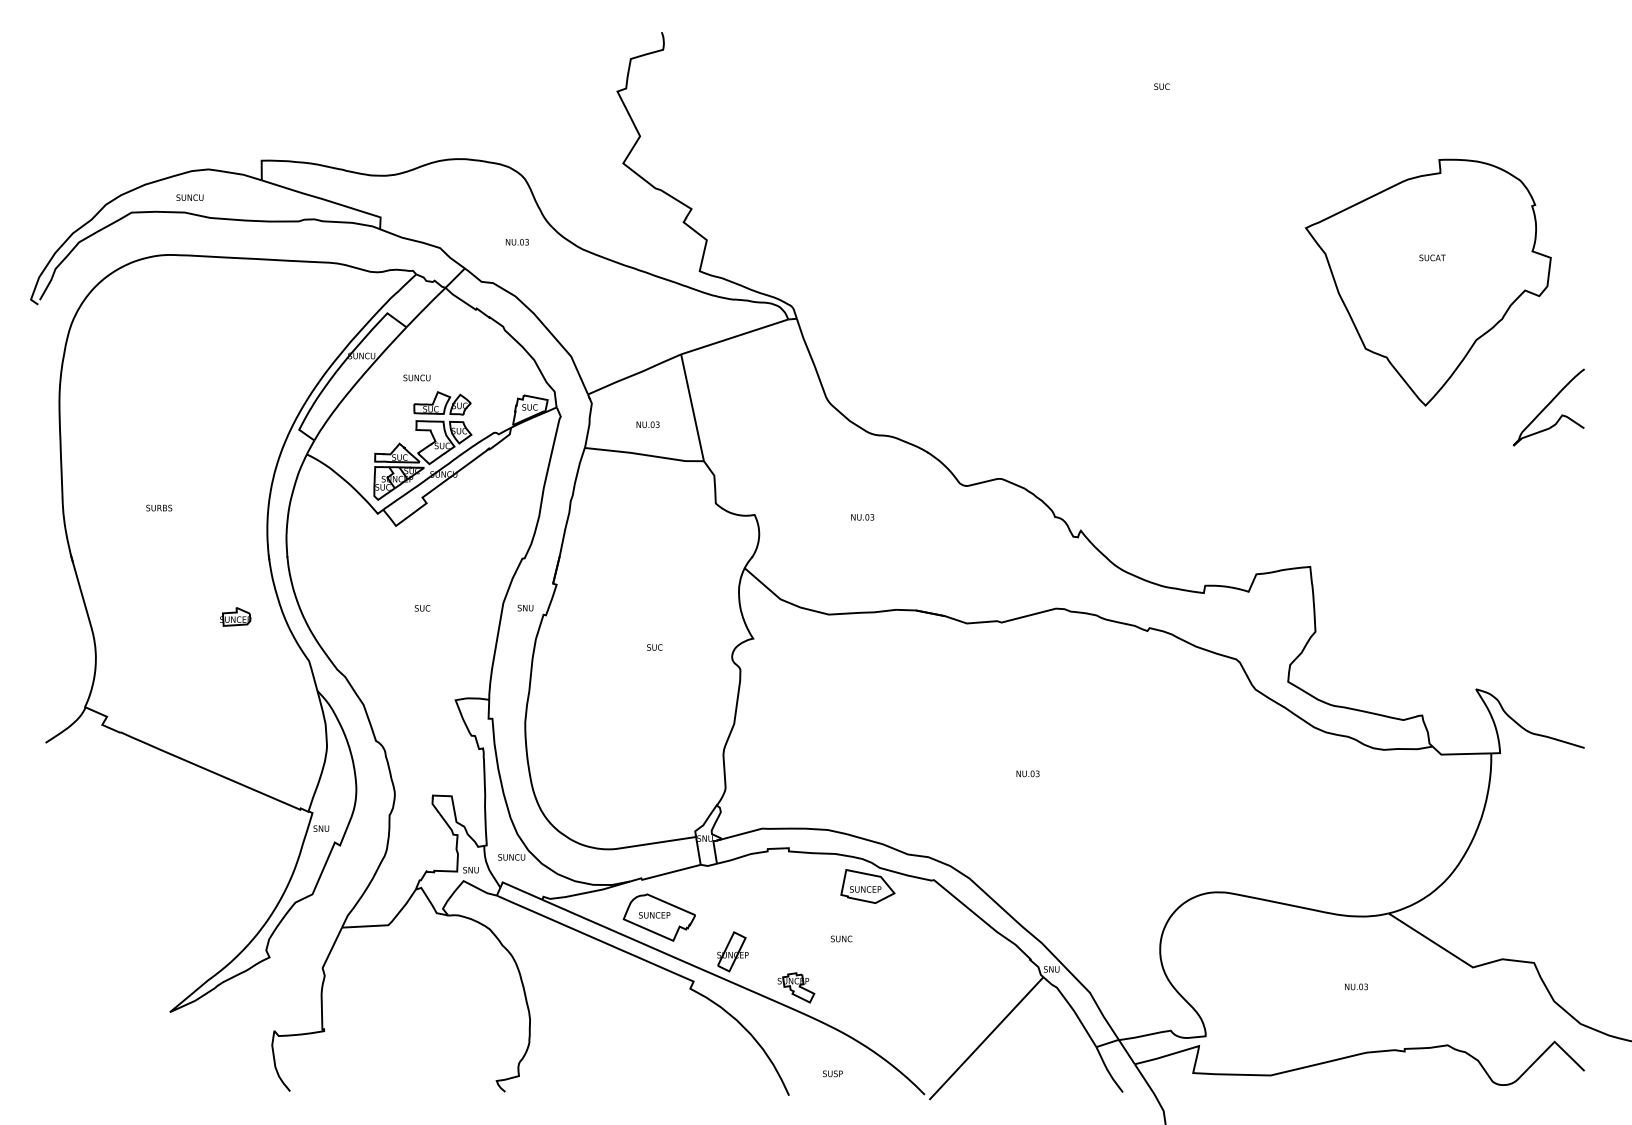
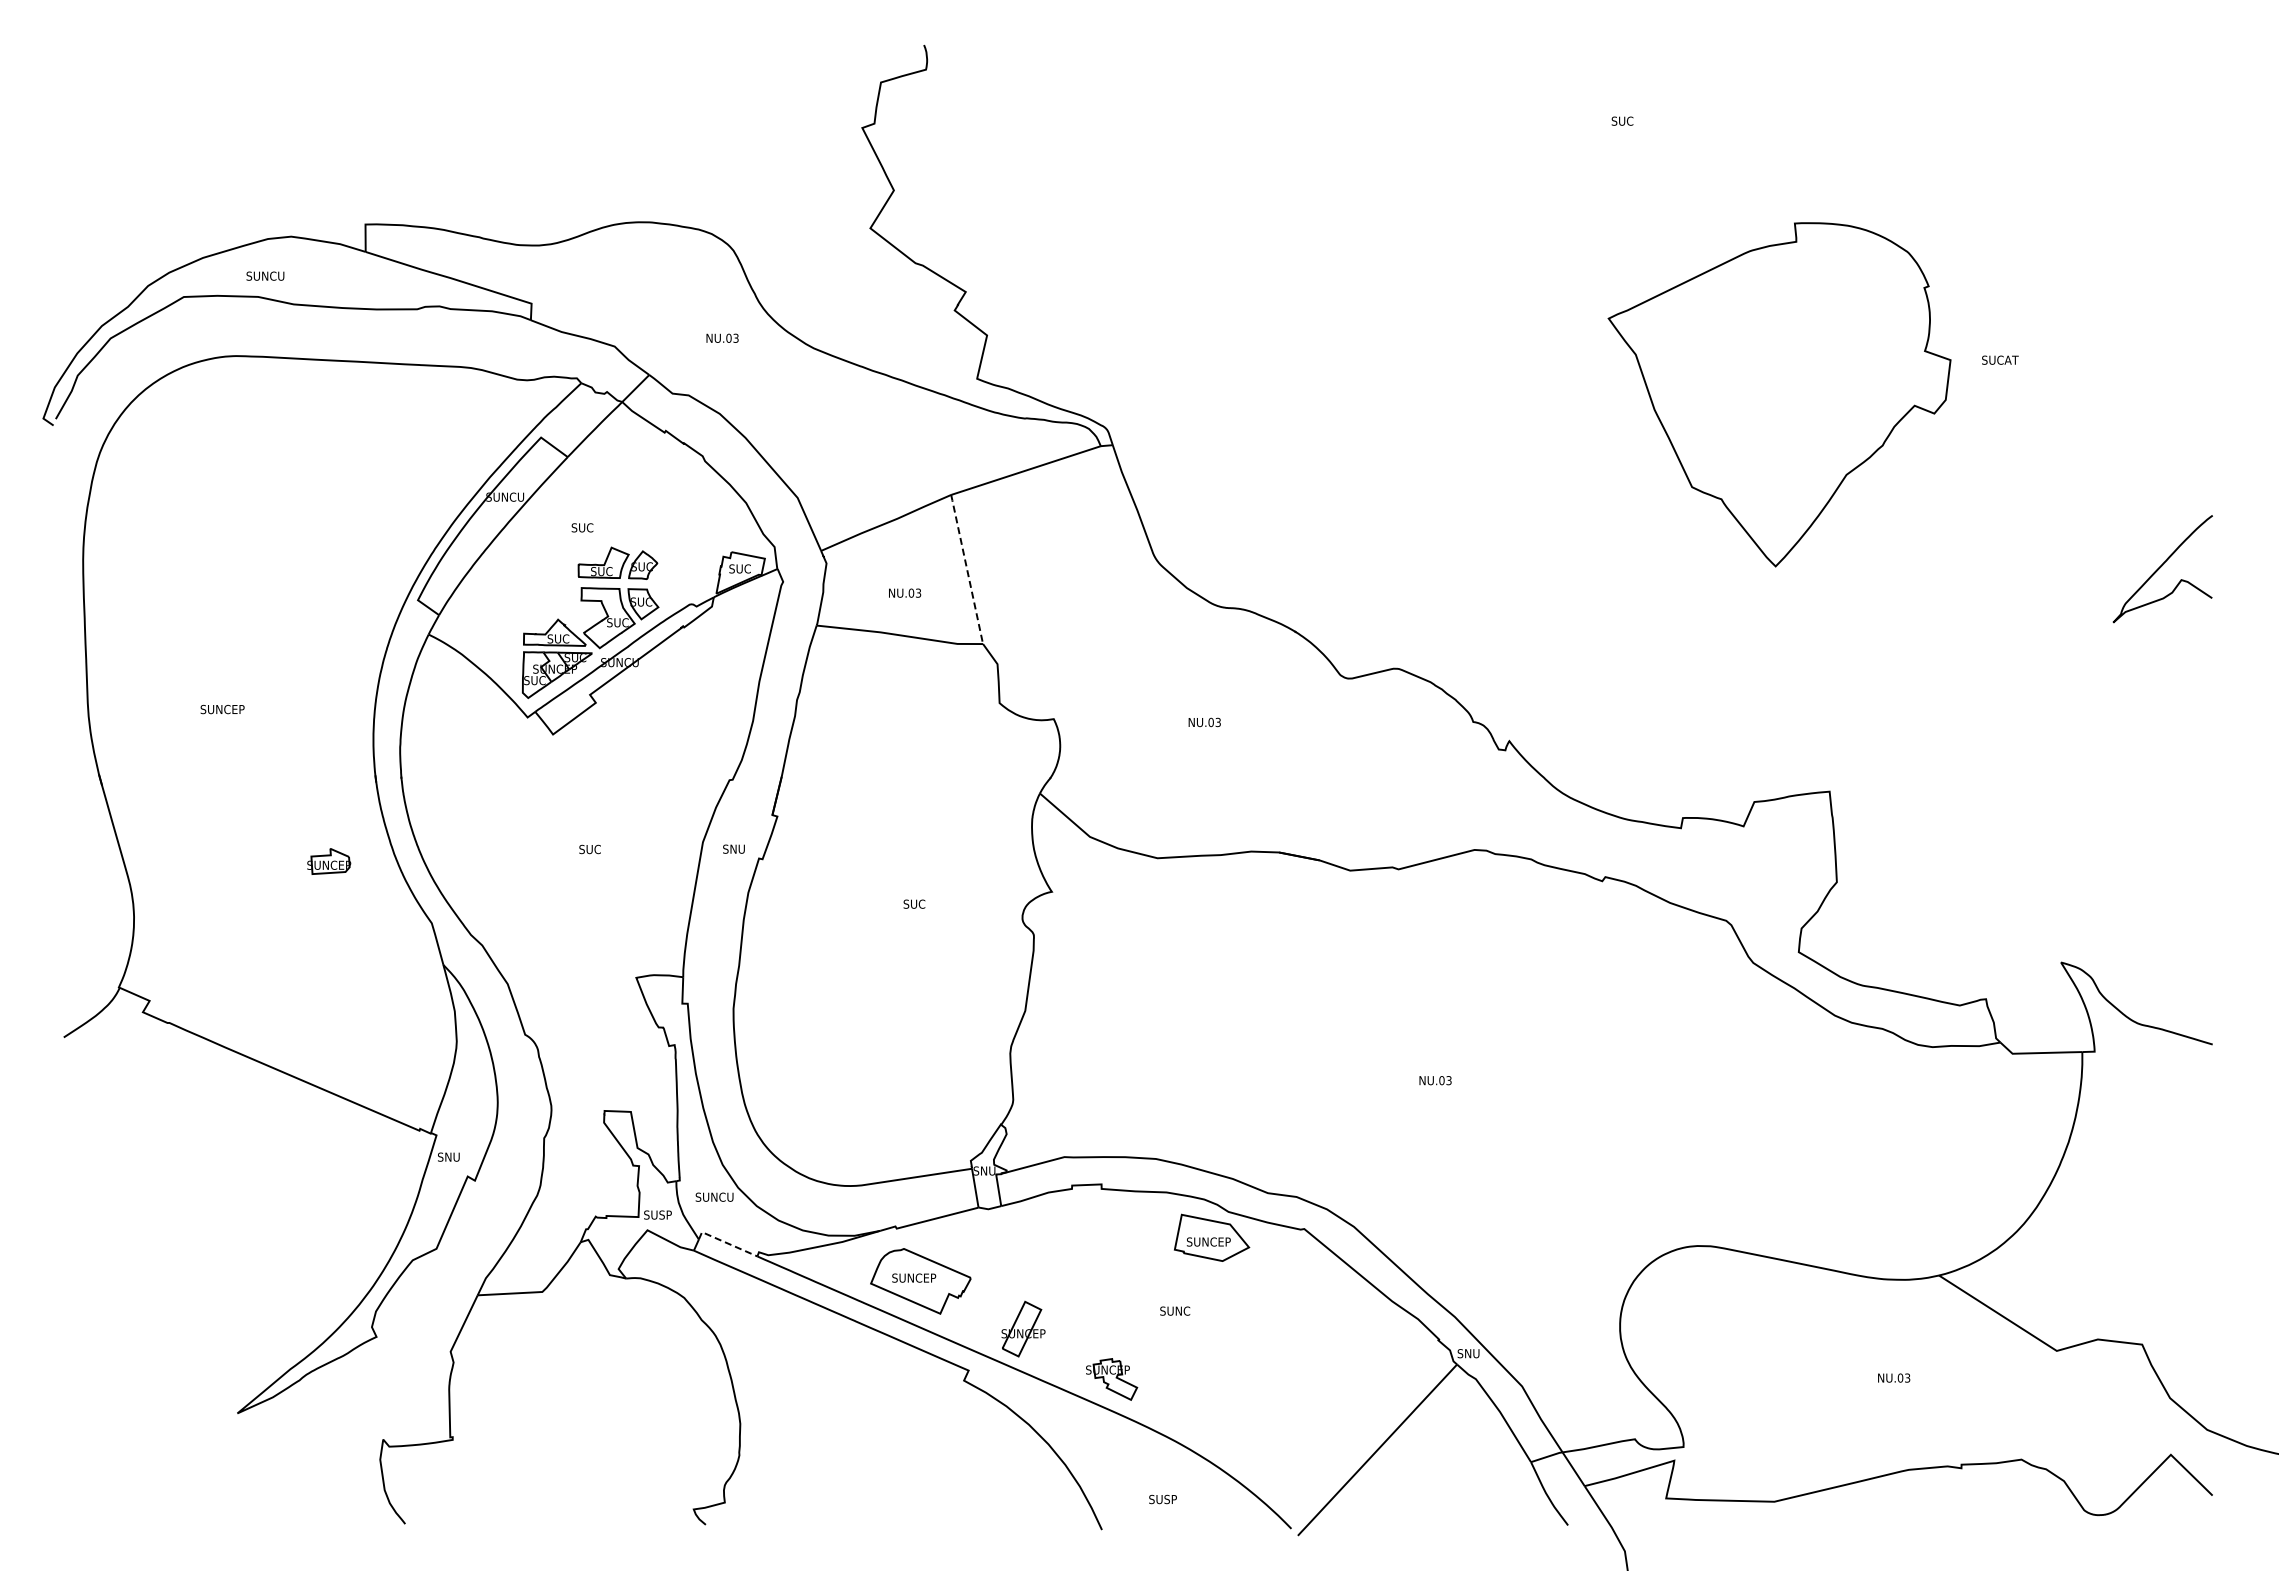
part: (1428, 282) -> (1779, 394), moved
text: (417, 377) -> (582, 527), SUNCU -> SUC
line: (692, 407) -> (966, 568), solid -> dashed
text: (159, 508) -> (222, 709), SURBS -> SUNCEP
text: (470, 869) -> (657, 1214), SNU -> SUSP
line: (519, 889) -> (725, 1242), solid -> dashed

